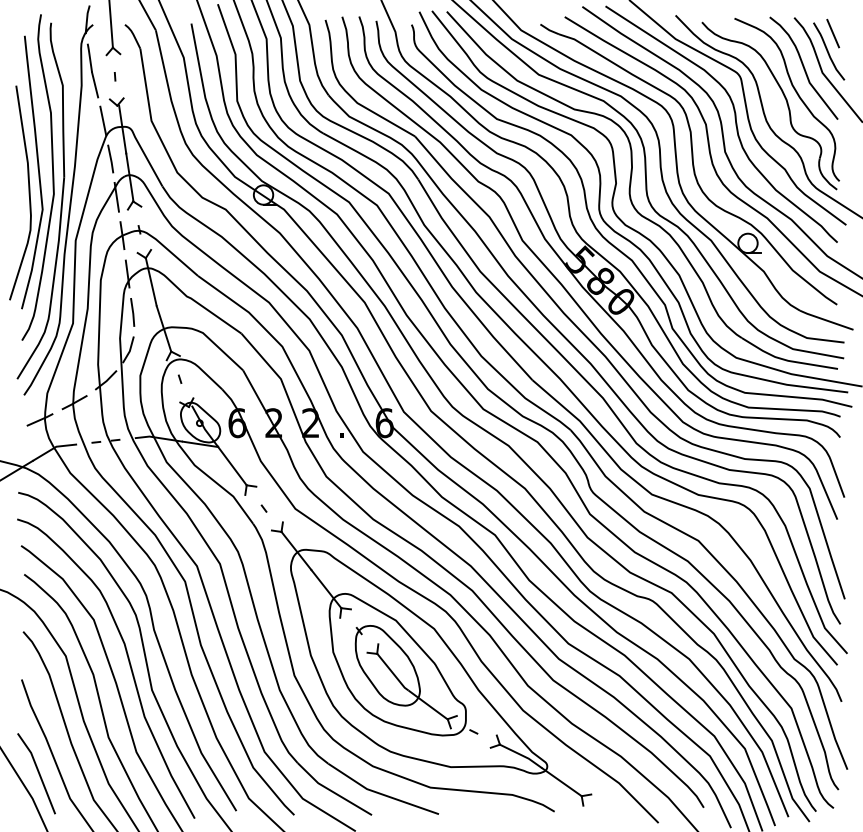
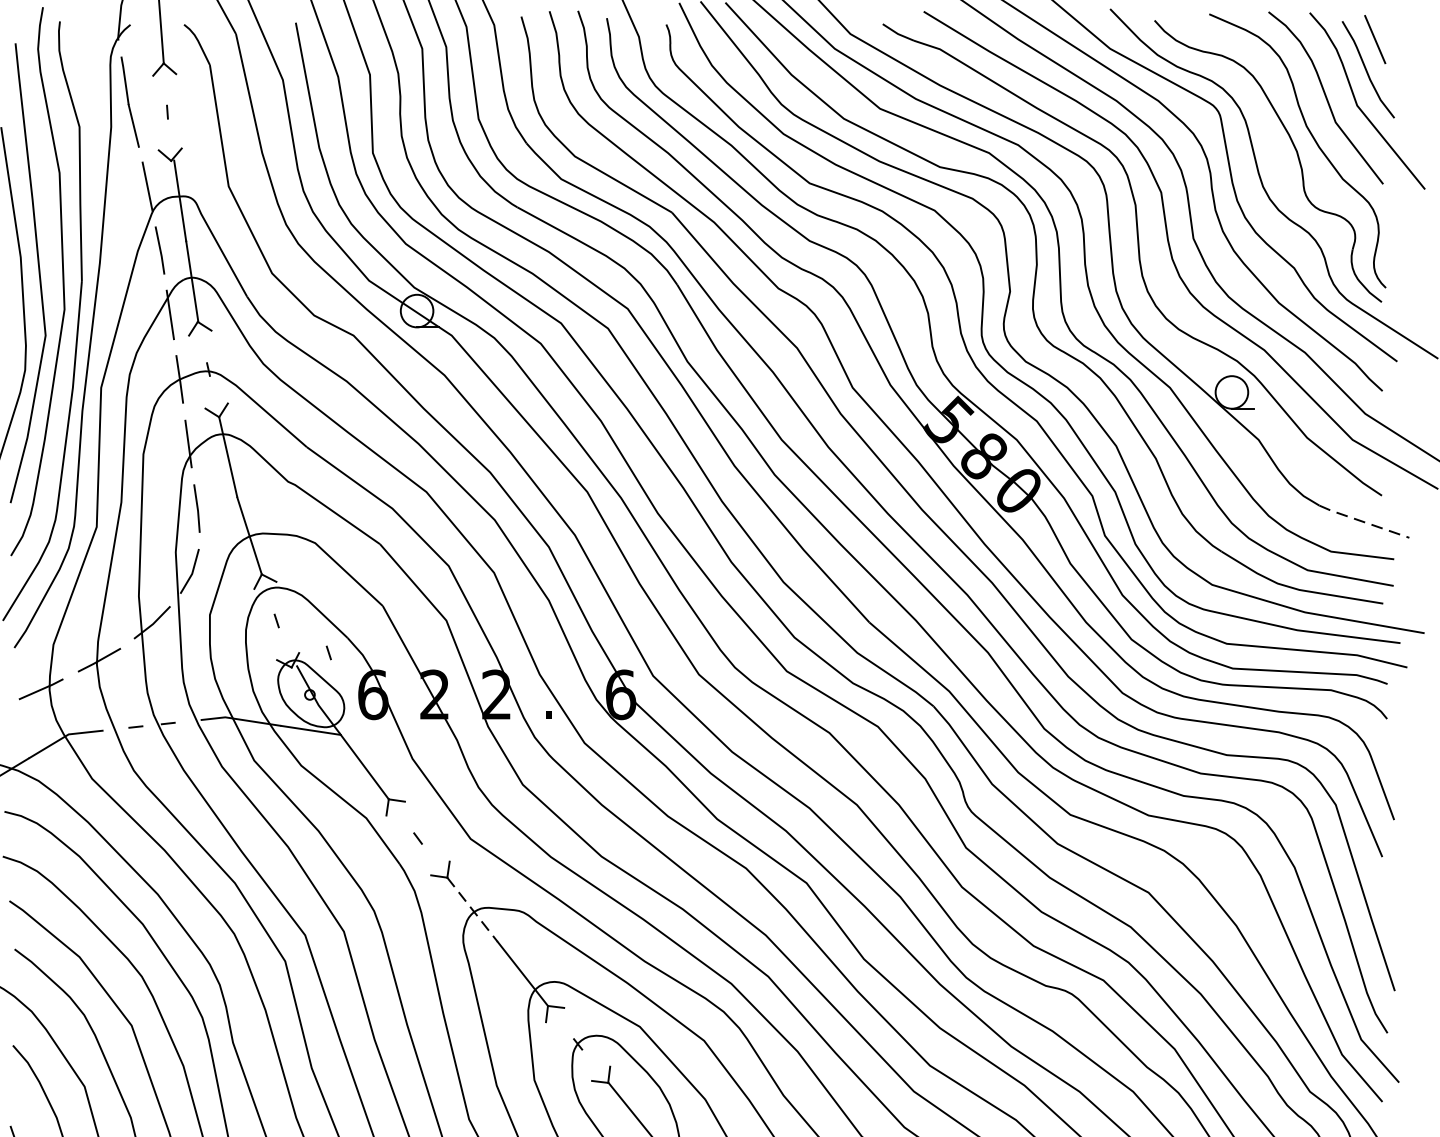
line: (826, 320) -> (1363, 522), solid -> dashed
line: (210, 397) -> (327, 651), added
line: (296, 551) -> (472, 910), solid -> dashed

